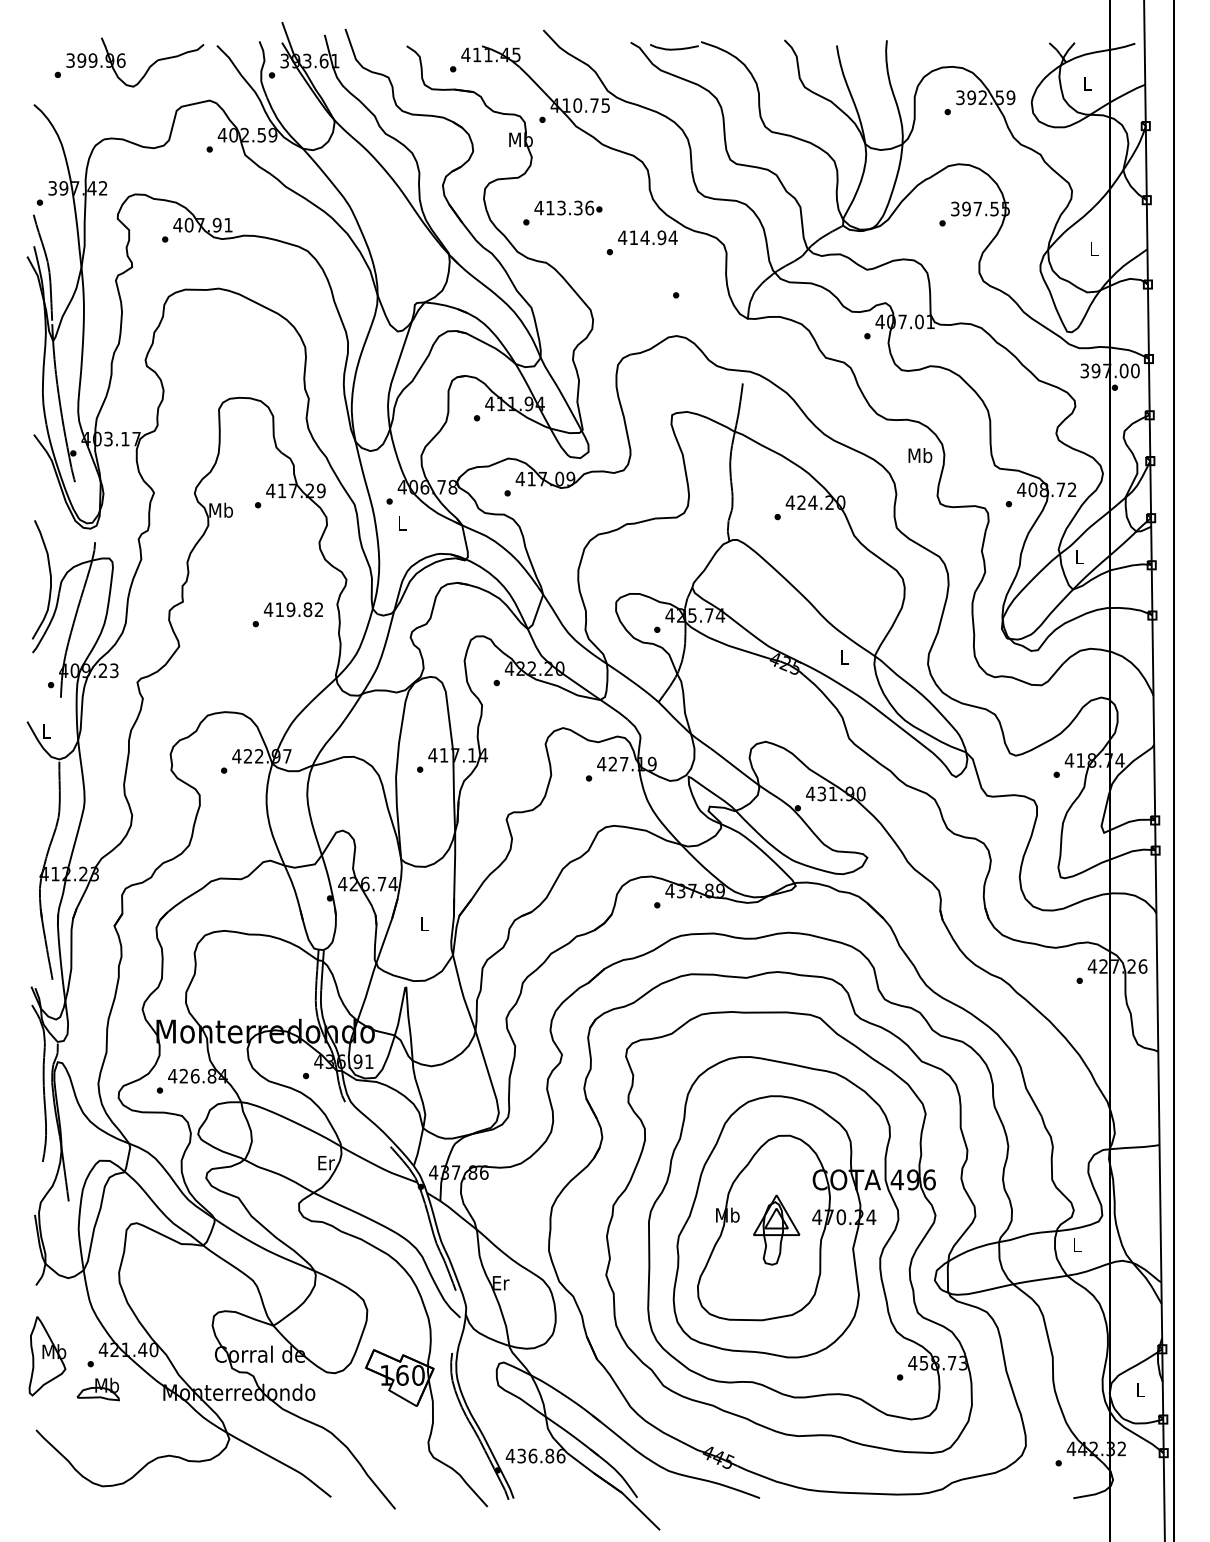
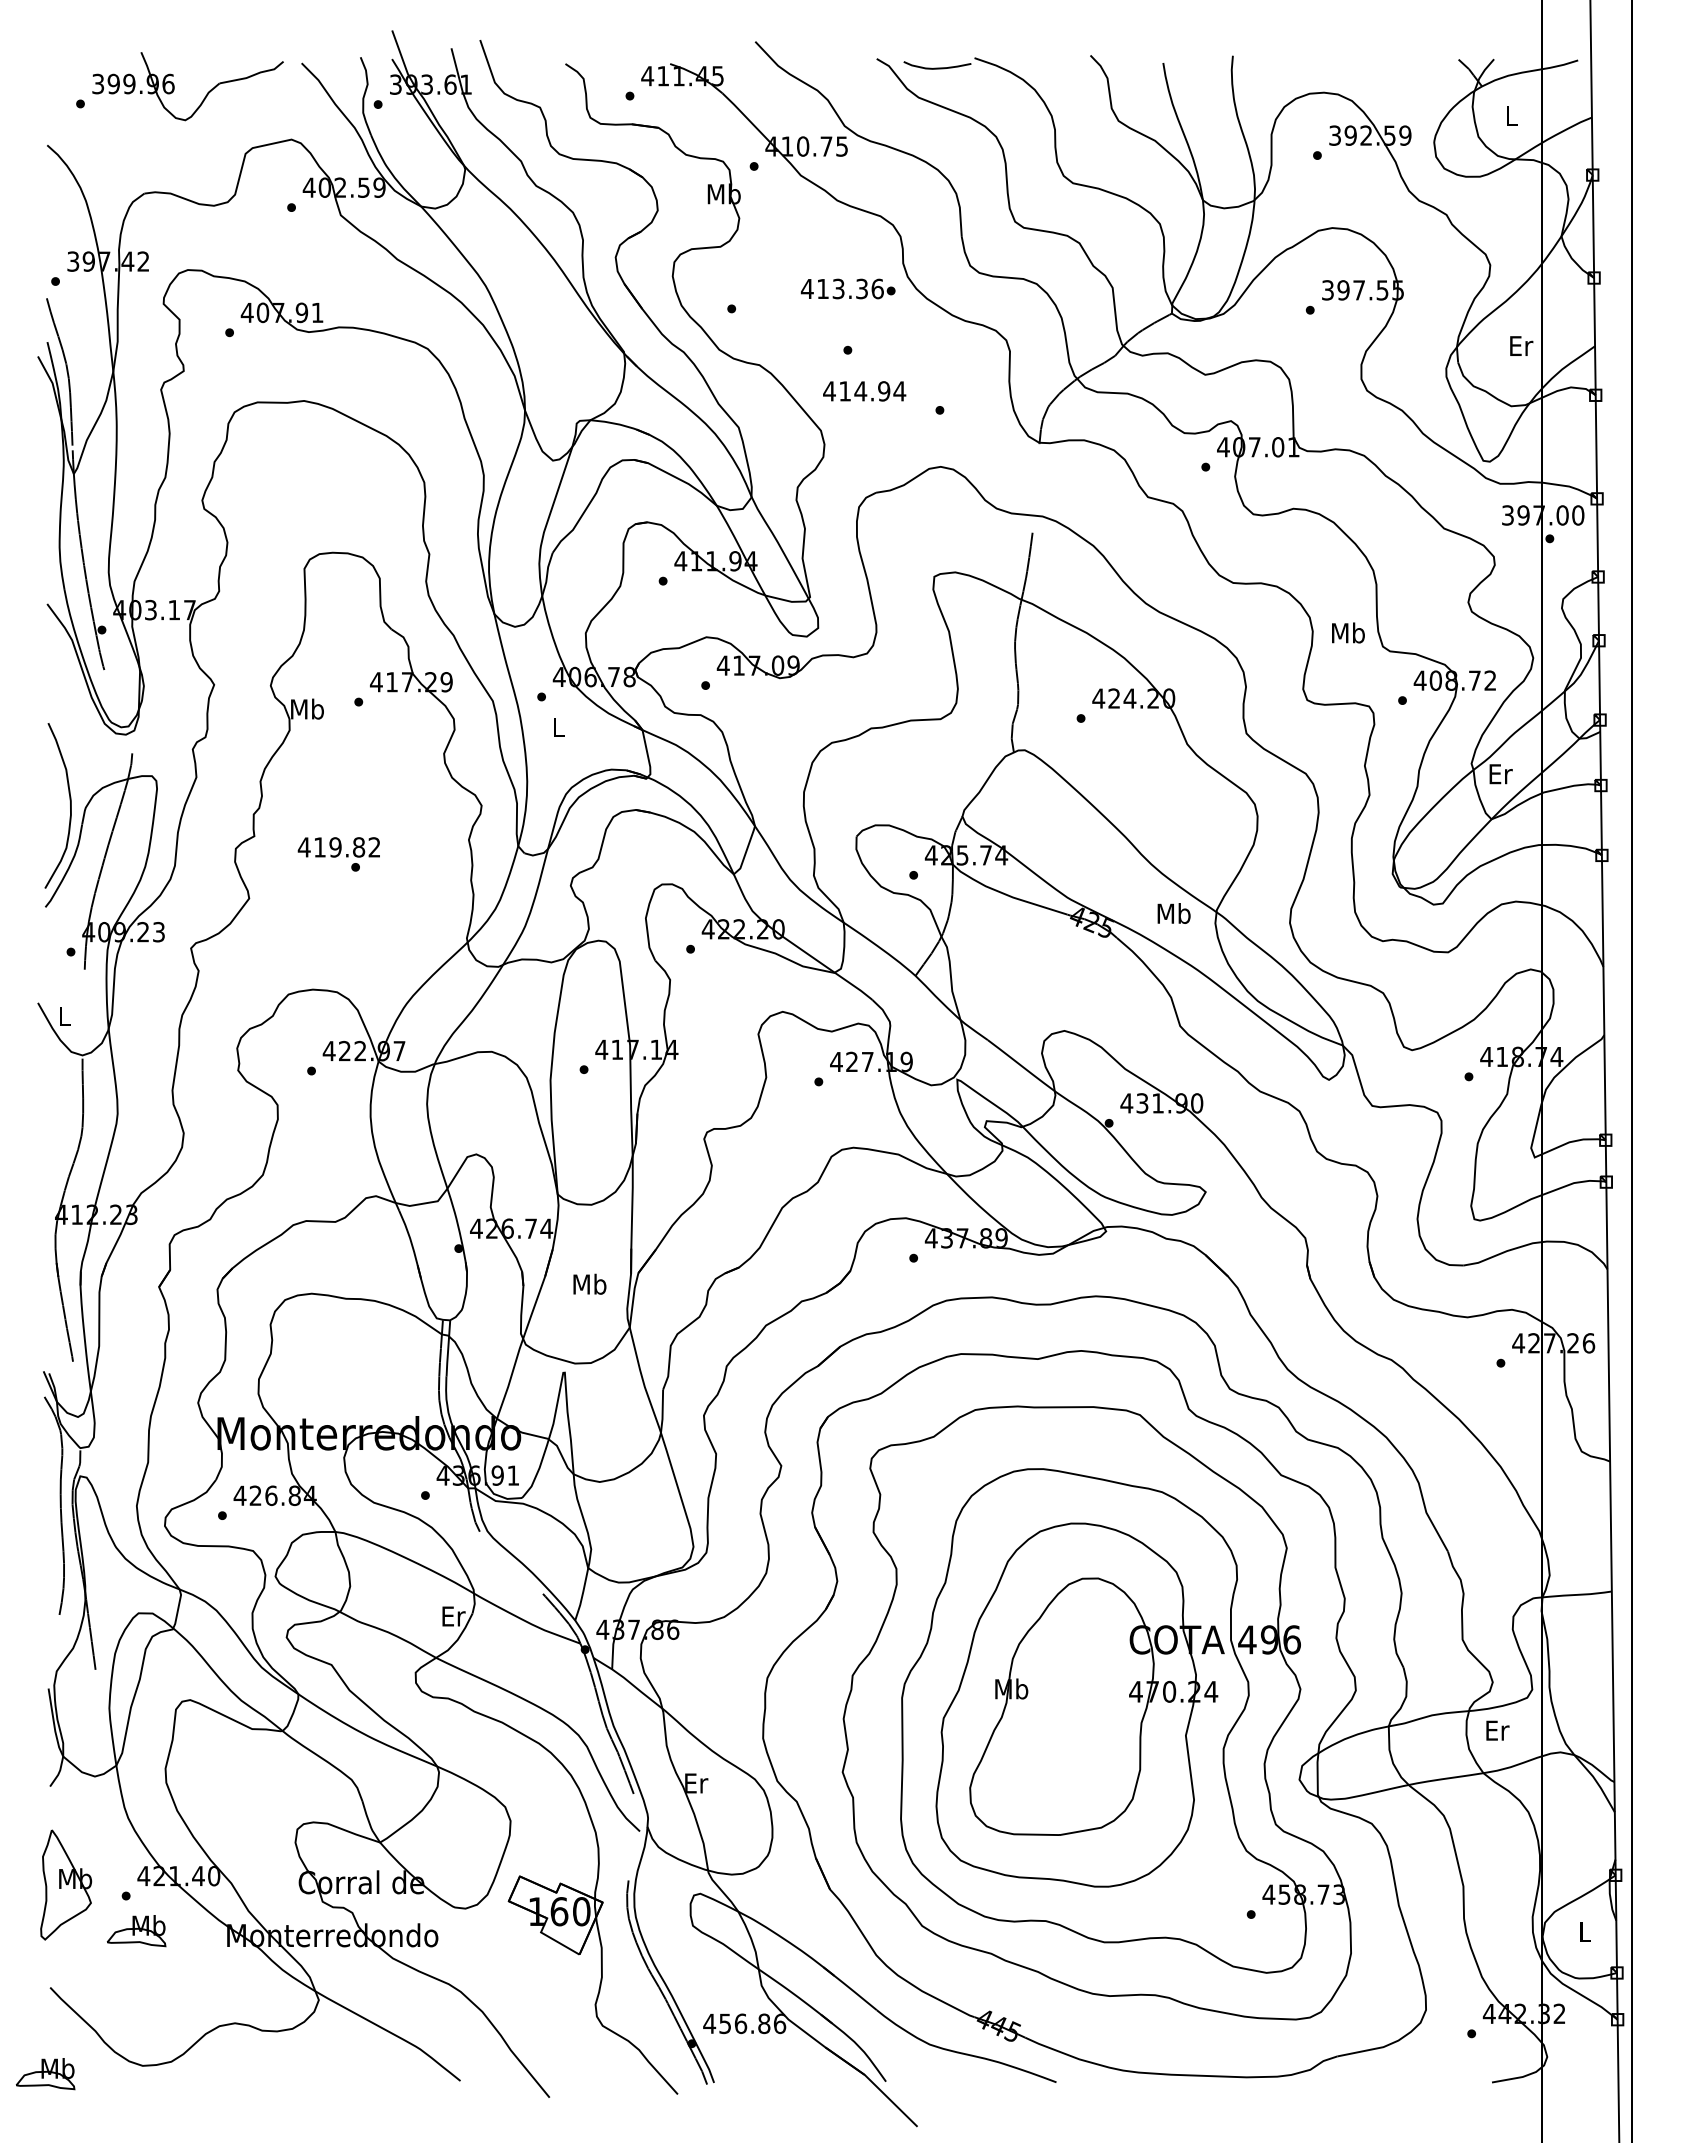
text: (567, 207) -> (847, 288), moved
text: (647, 237) -> (864, 391), moved
text: (1094, 248) -> (1521, 345), L -> Er
text: (920, 455) -> (1348, 632), moved
text: (1079, 557) -> (1500, 774), L -> Er
text: (293, 609) -> (338, 847), moved
text: (844, 657) -> (1173, 913), L -> Mb
text: (424, 923) -> (589, 1283), L -> Mb
part: (776, 1229) -> (1079, 1709), removed
text: (1077, 1245) -> (1497, 1730), L -> Er
text: (521, 1455) -> (725, 2023), 436.86 -> 456.86
part: (32, 1492) -> (45, 2074), added

